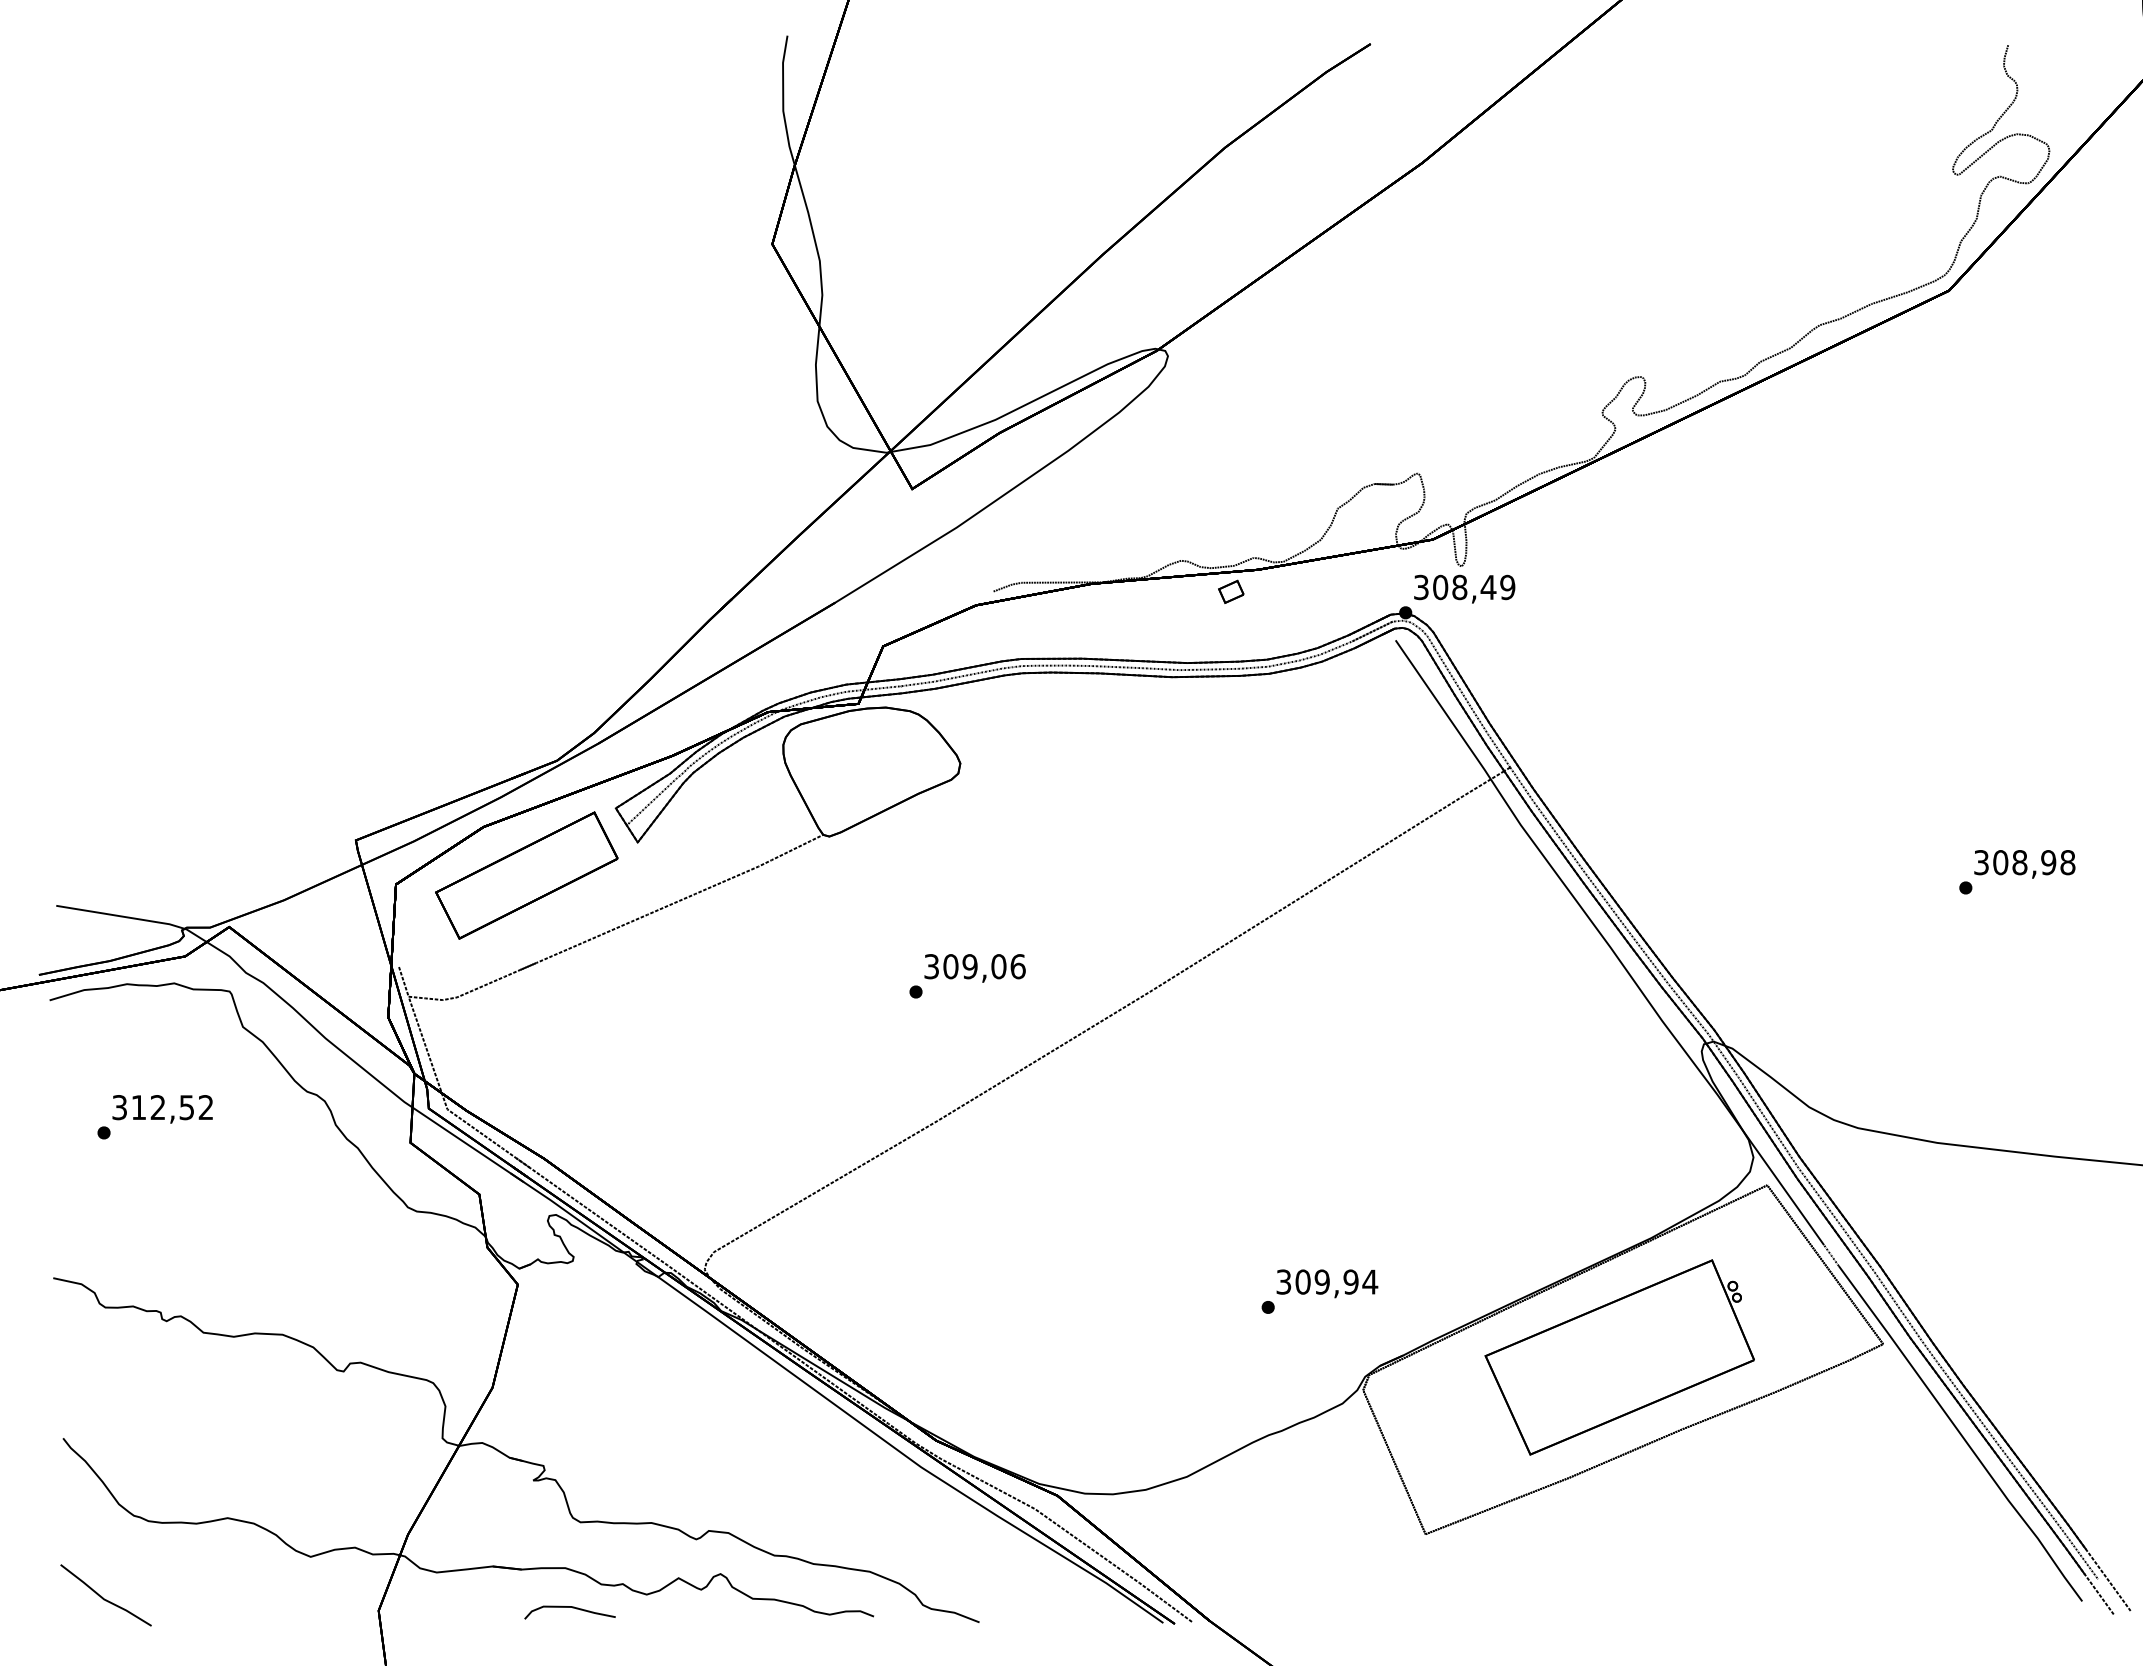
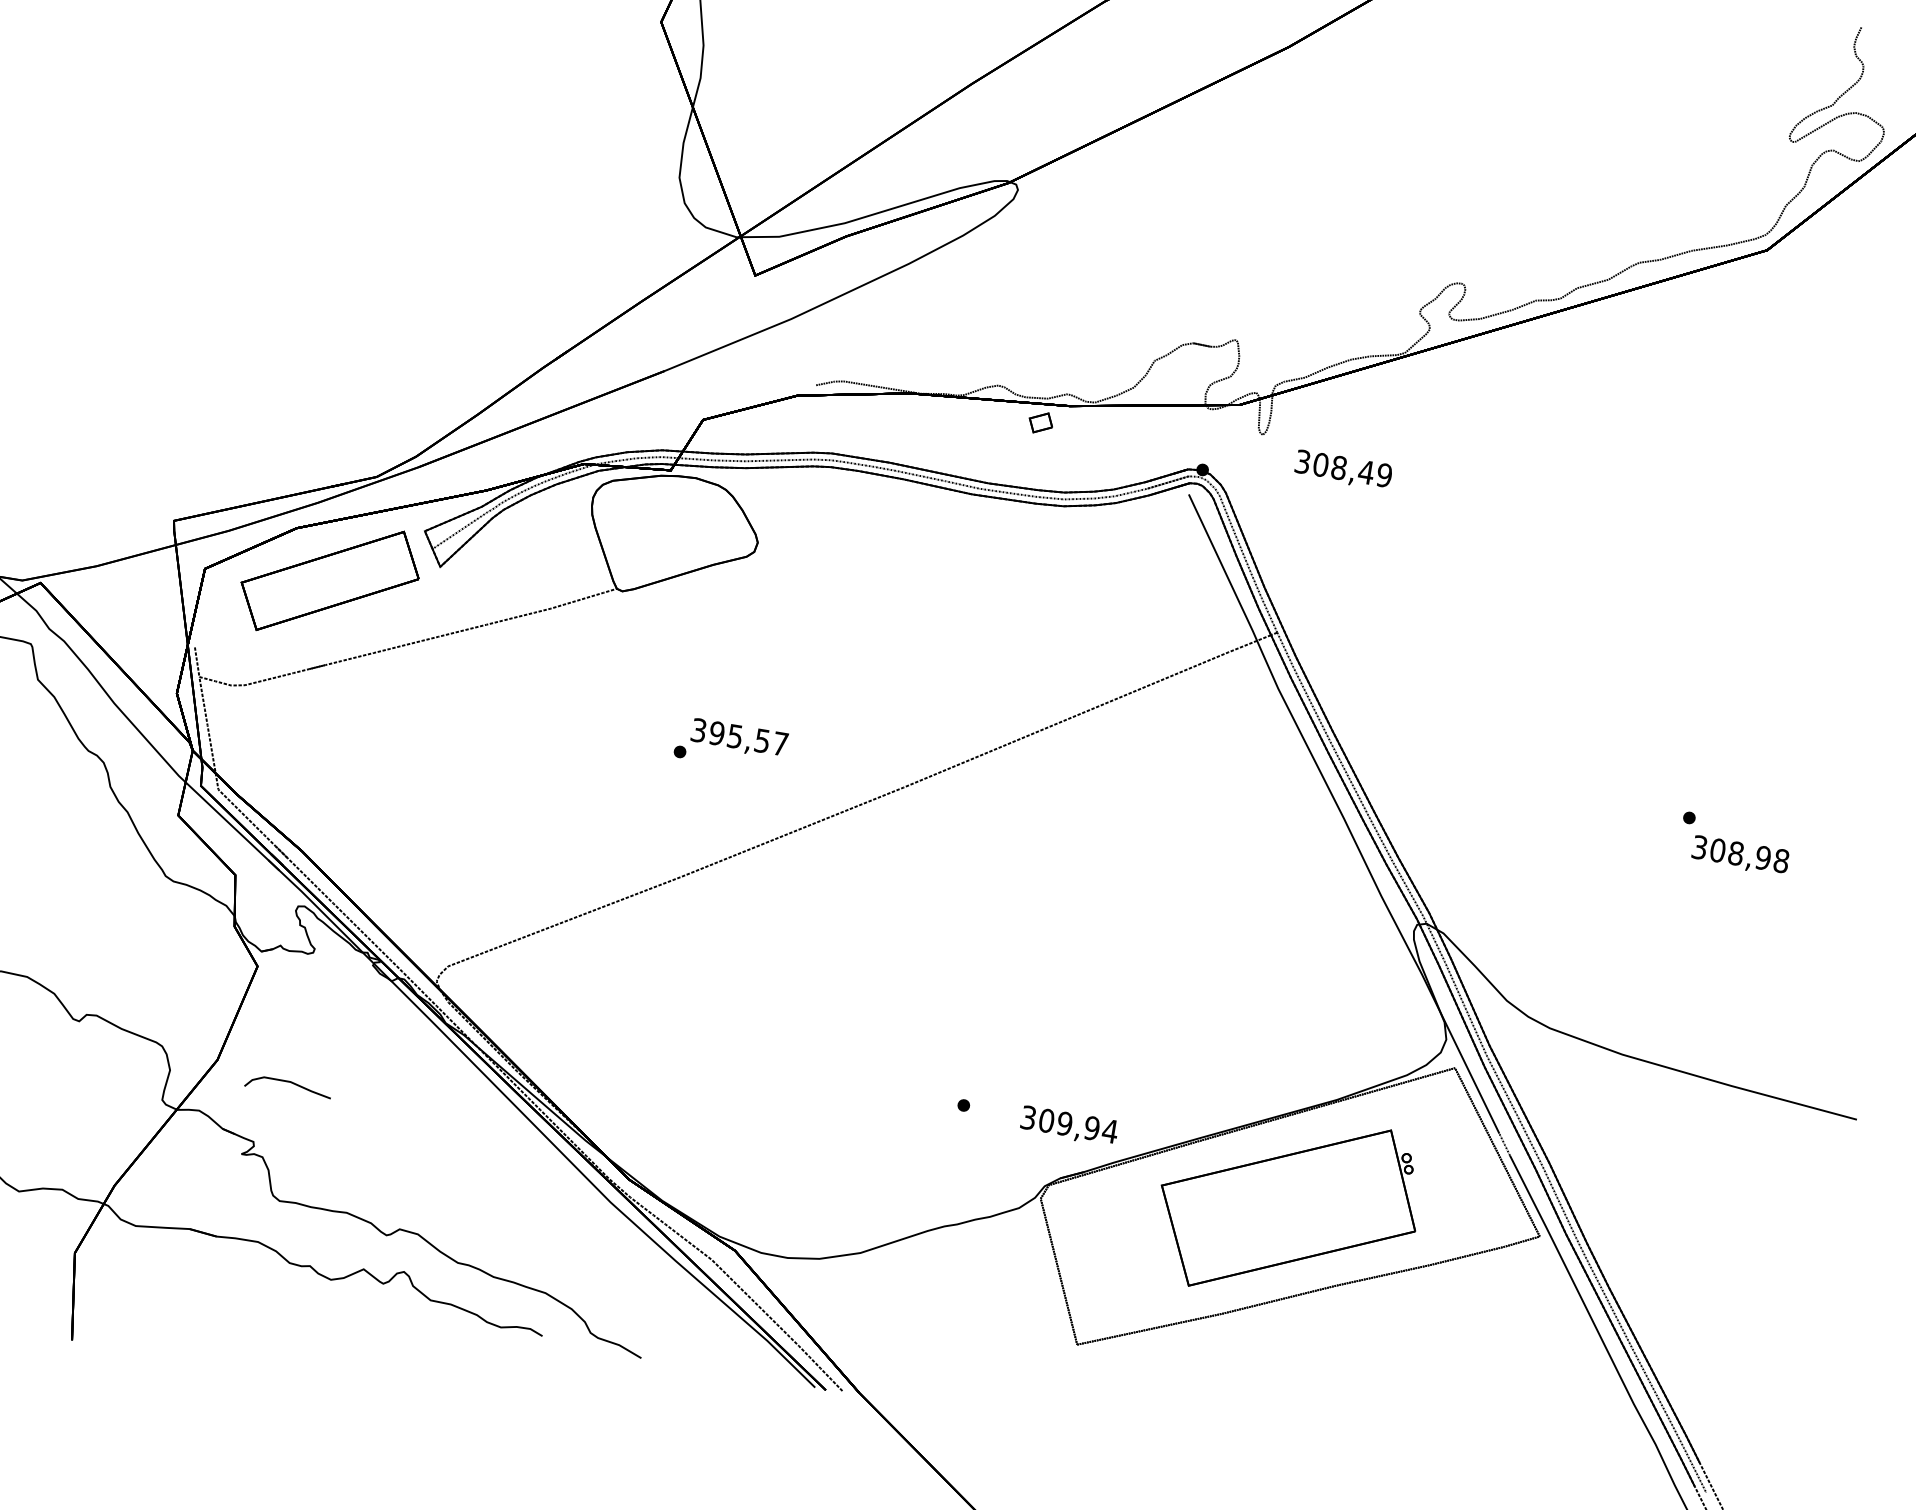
text: (1464, 588) -> (1343, 469), moved
text: (2024, 864) -> (1740, 856), moved
text: (984, 966) -> (748, 738), 309,06 -> 395,57
text: (1327, 1283) -> (1069, 1125), moved
part: (569, 1612) -> (287, 1086), moved

